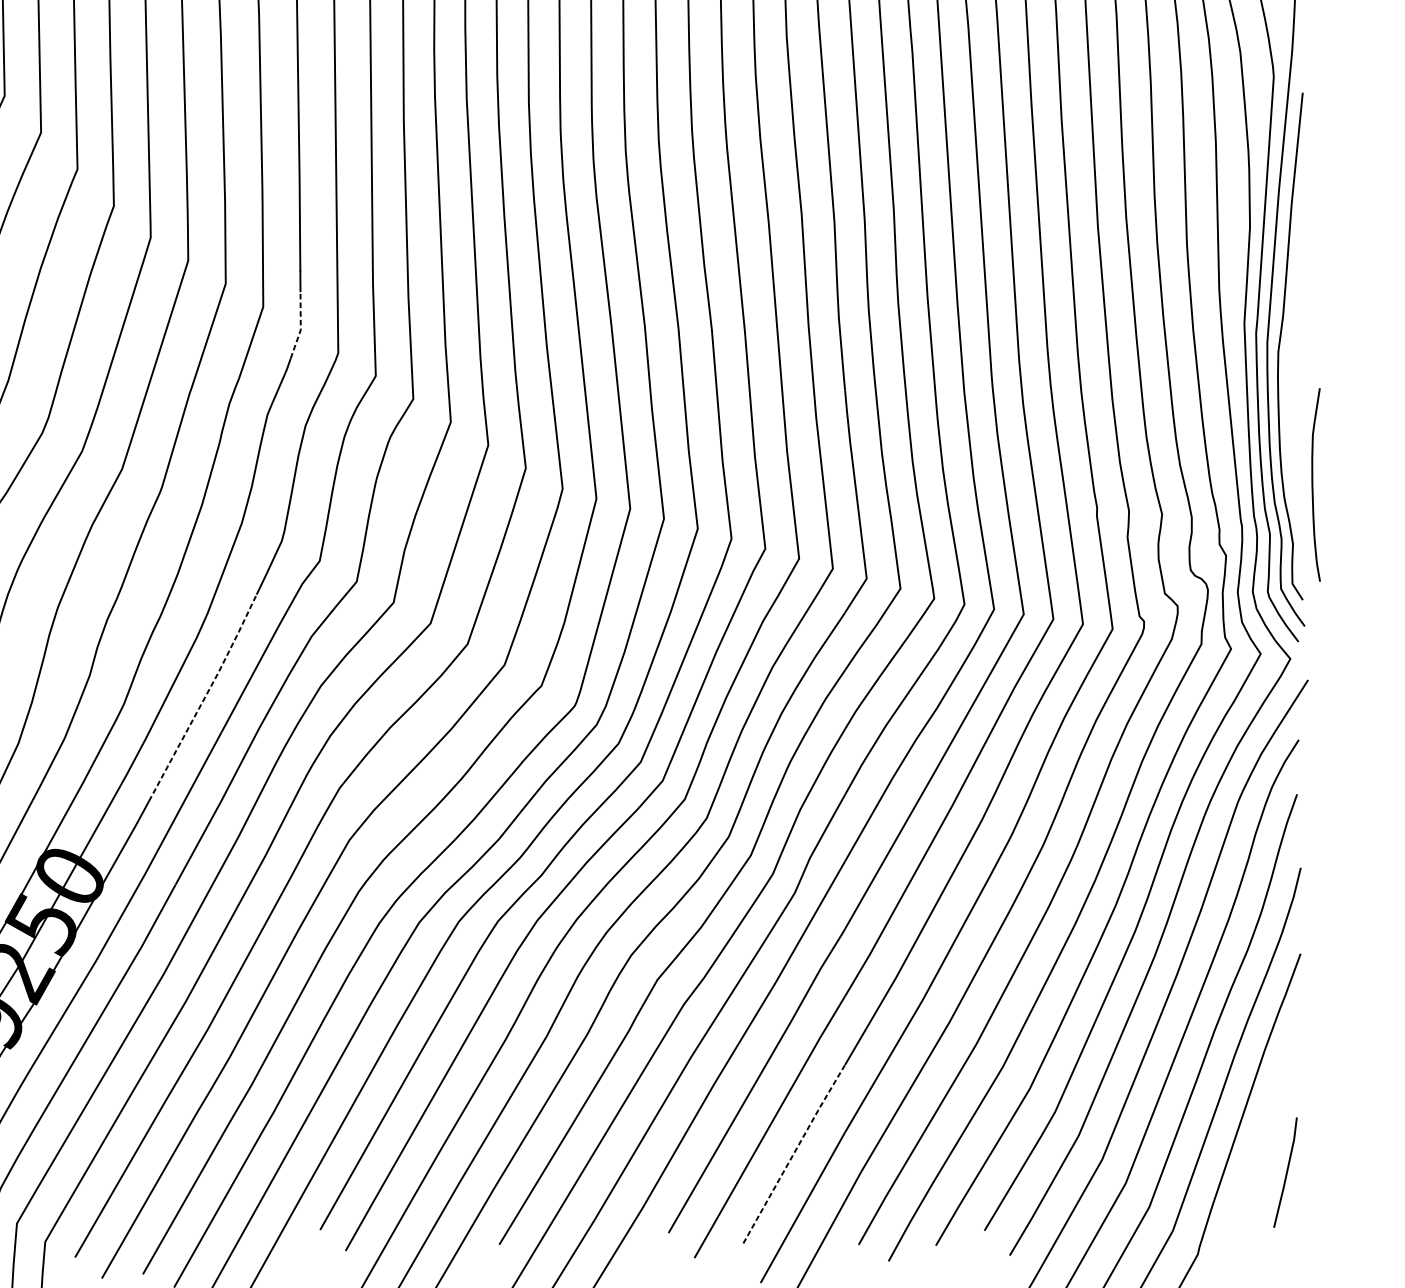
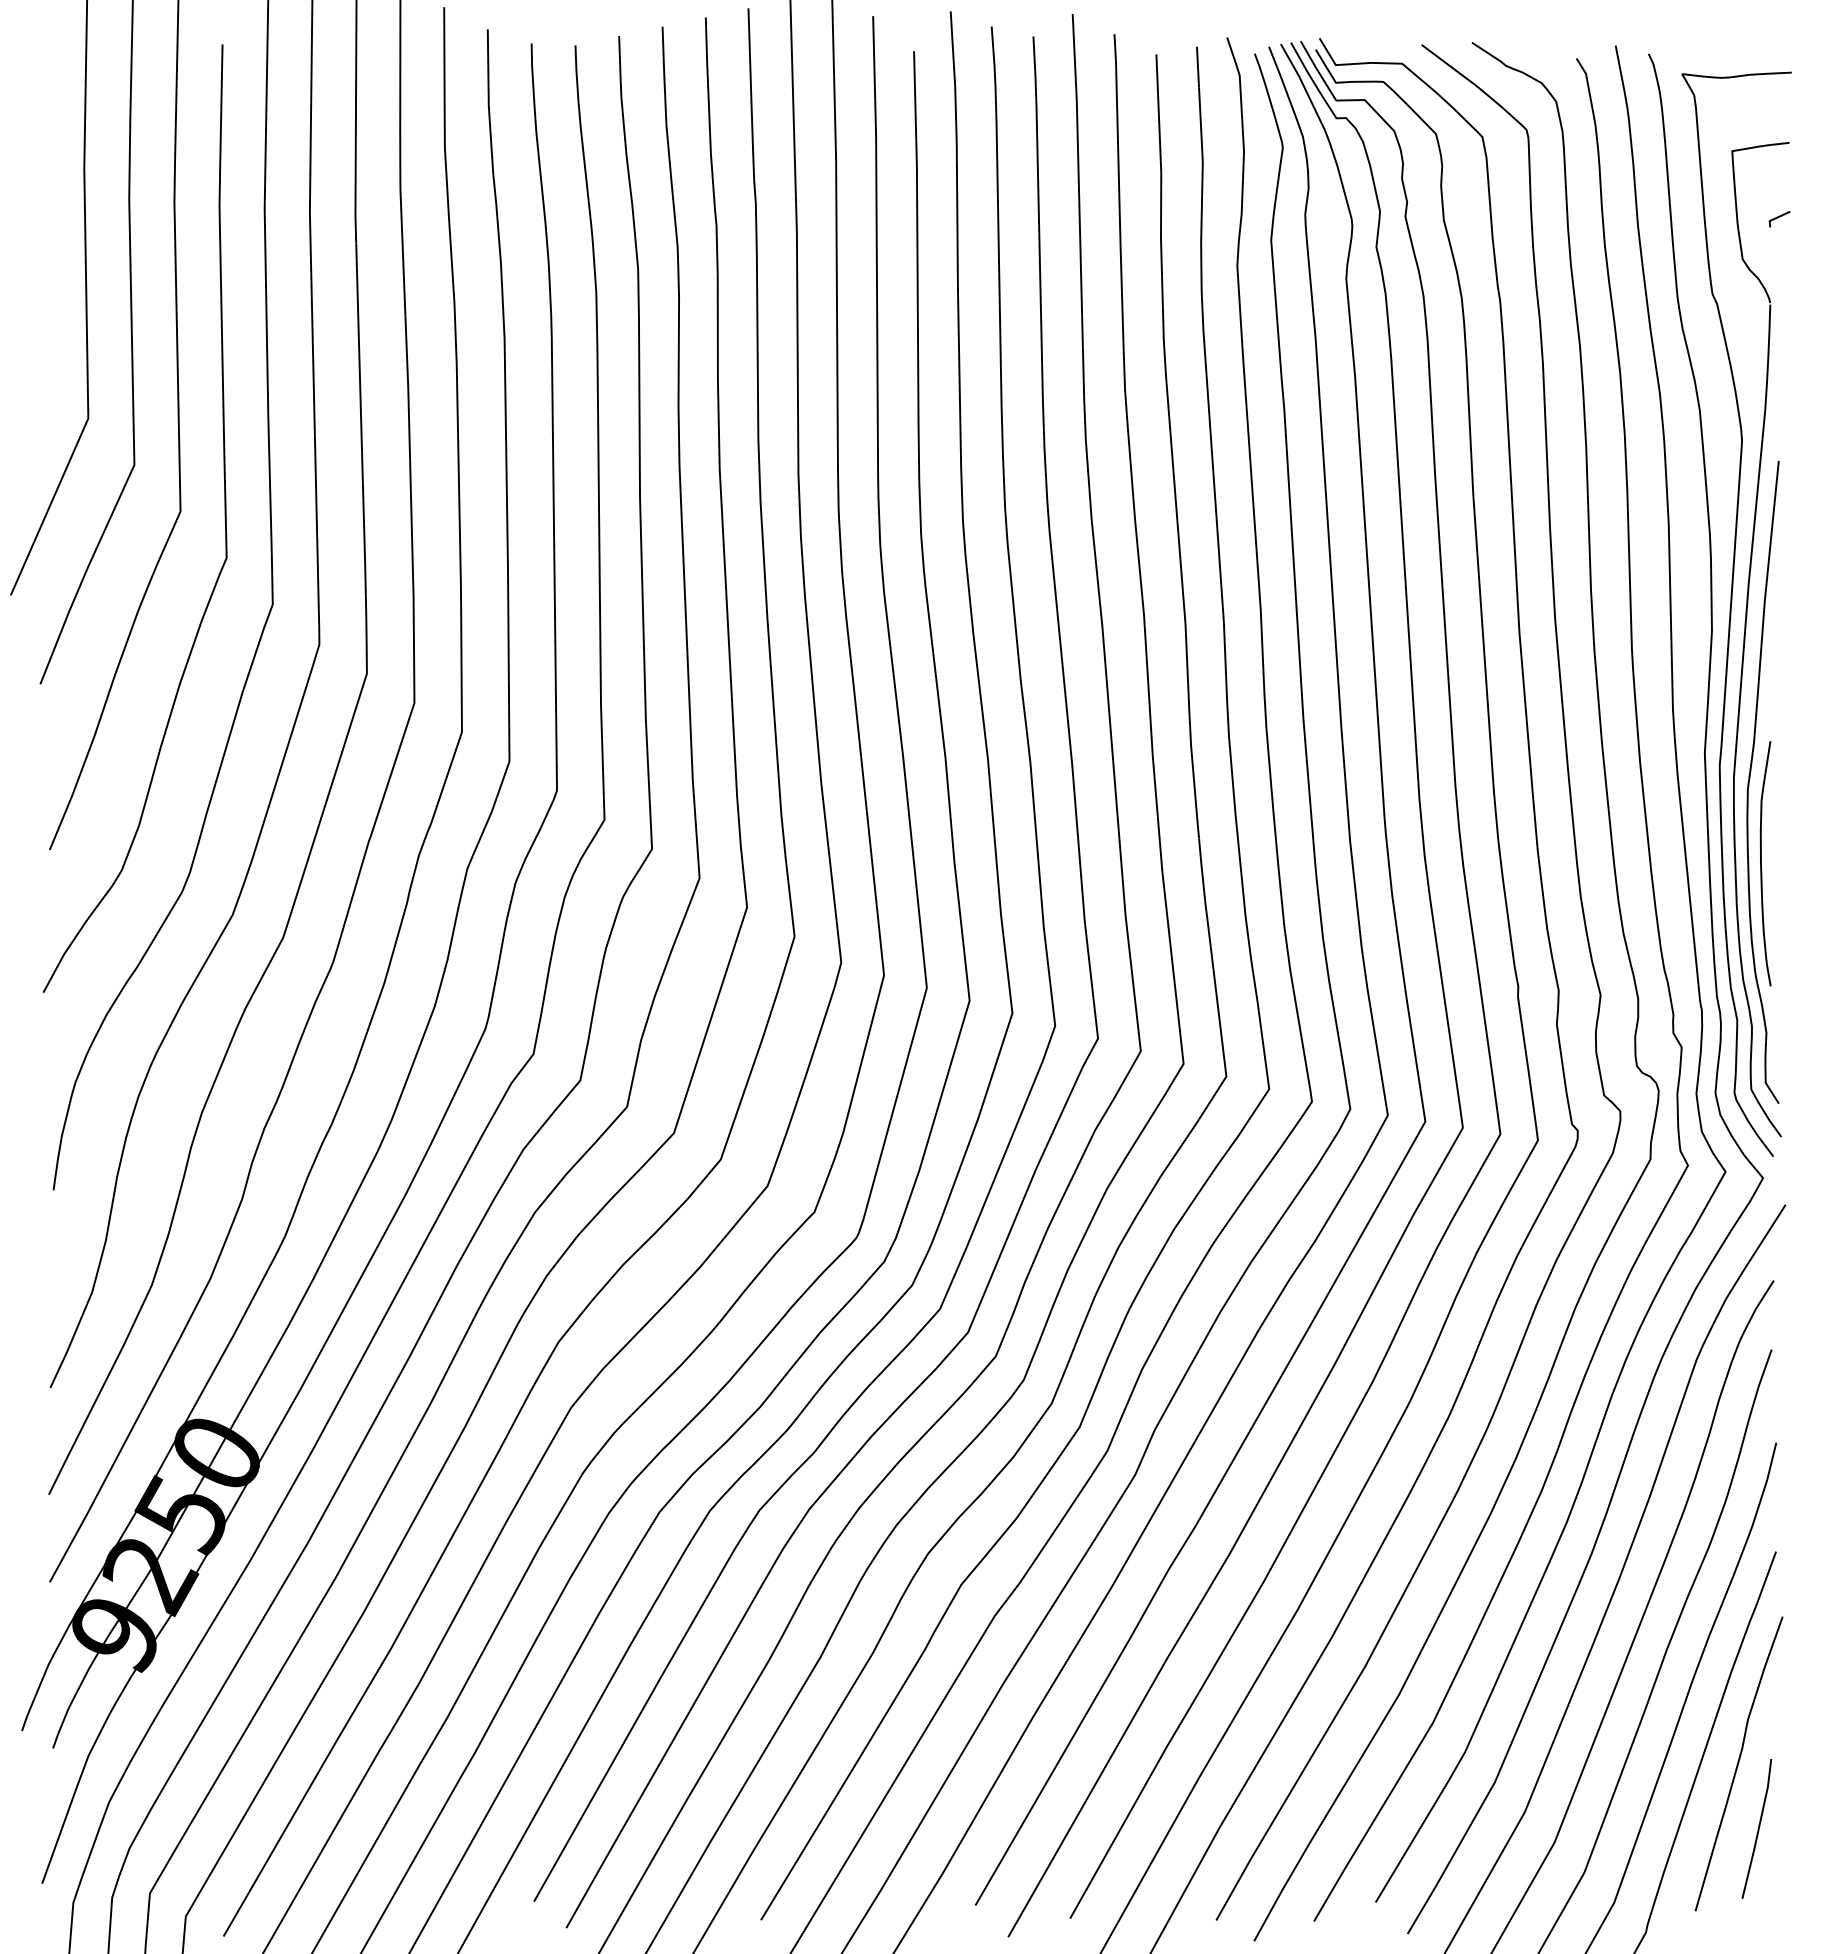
line: (300, 326) -> (509, 757), dashed -> solid
curve: (1312, 484) -> (1761, 863), moved
line: (205, 697) -> (388, 1227), dashed -> solid
curve: (1270, 1120) -> (1738, 1763), added
line: (794, 1153) -> (1134, 1804), dashed -> solid

